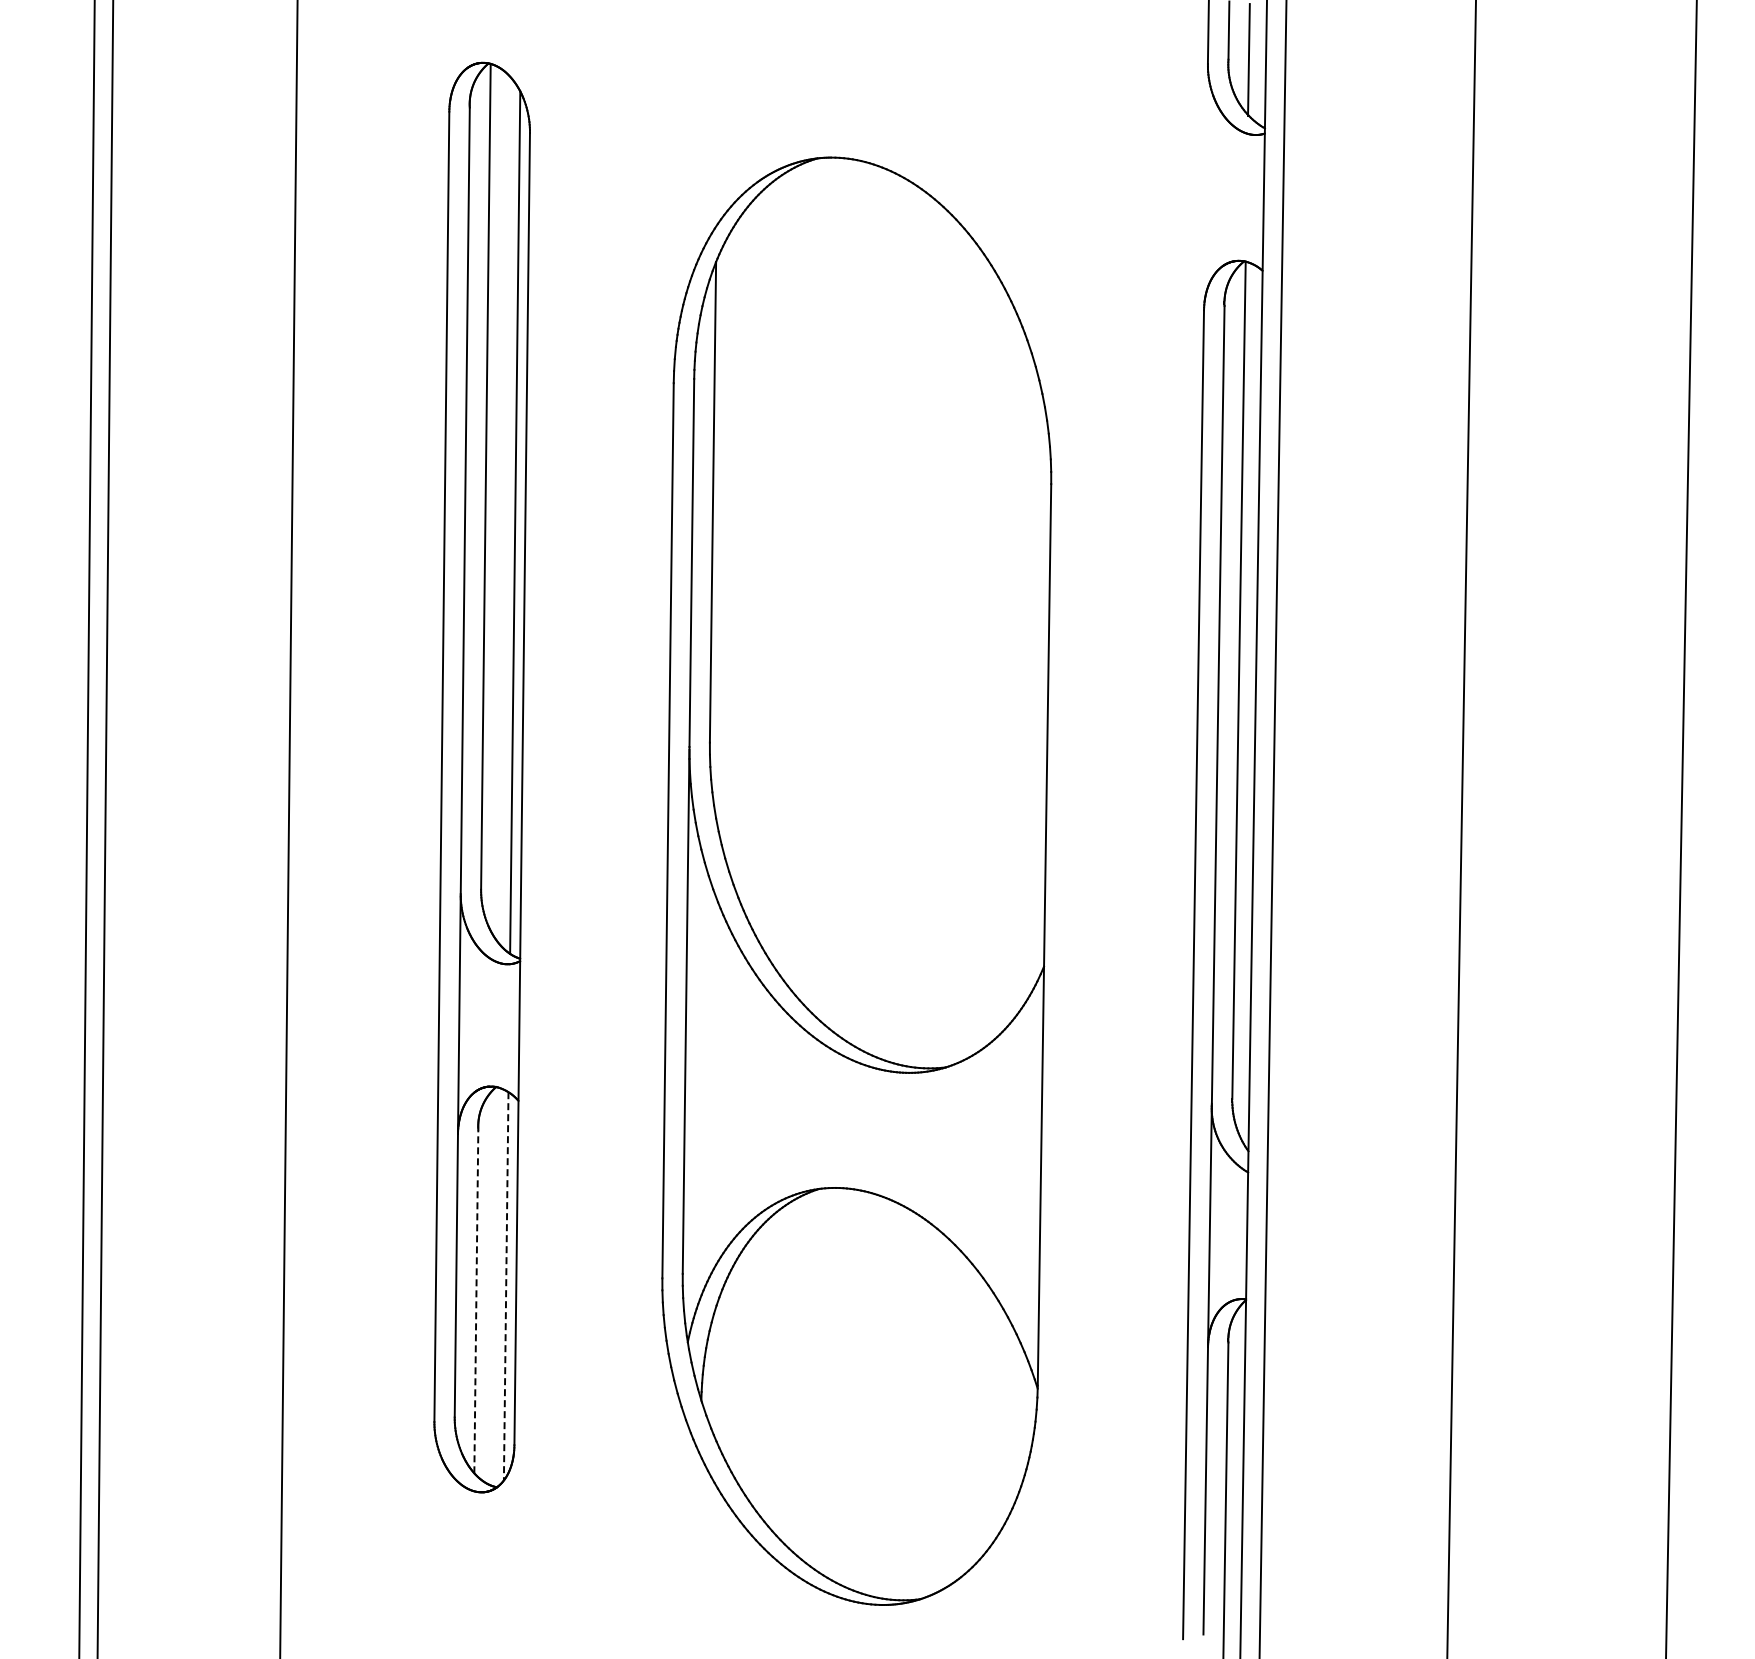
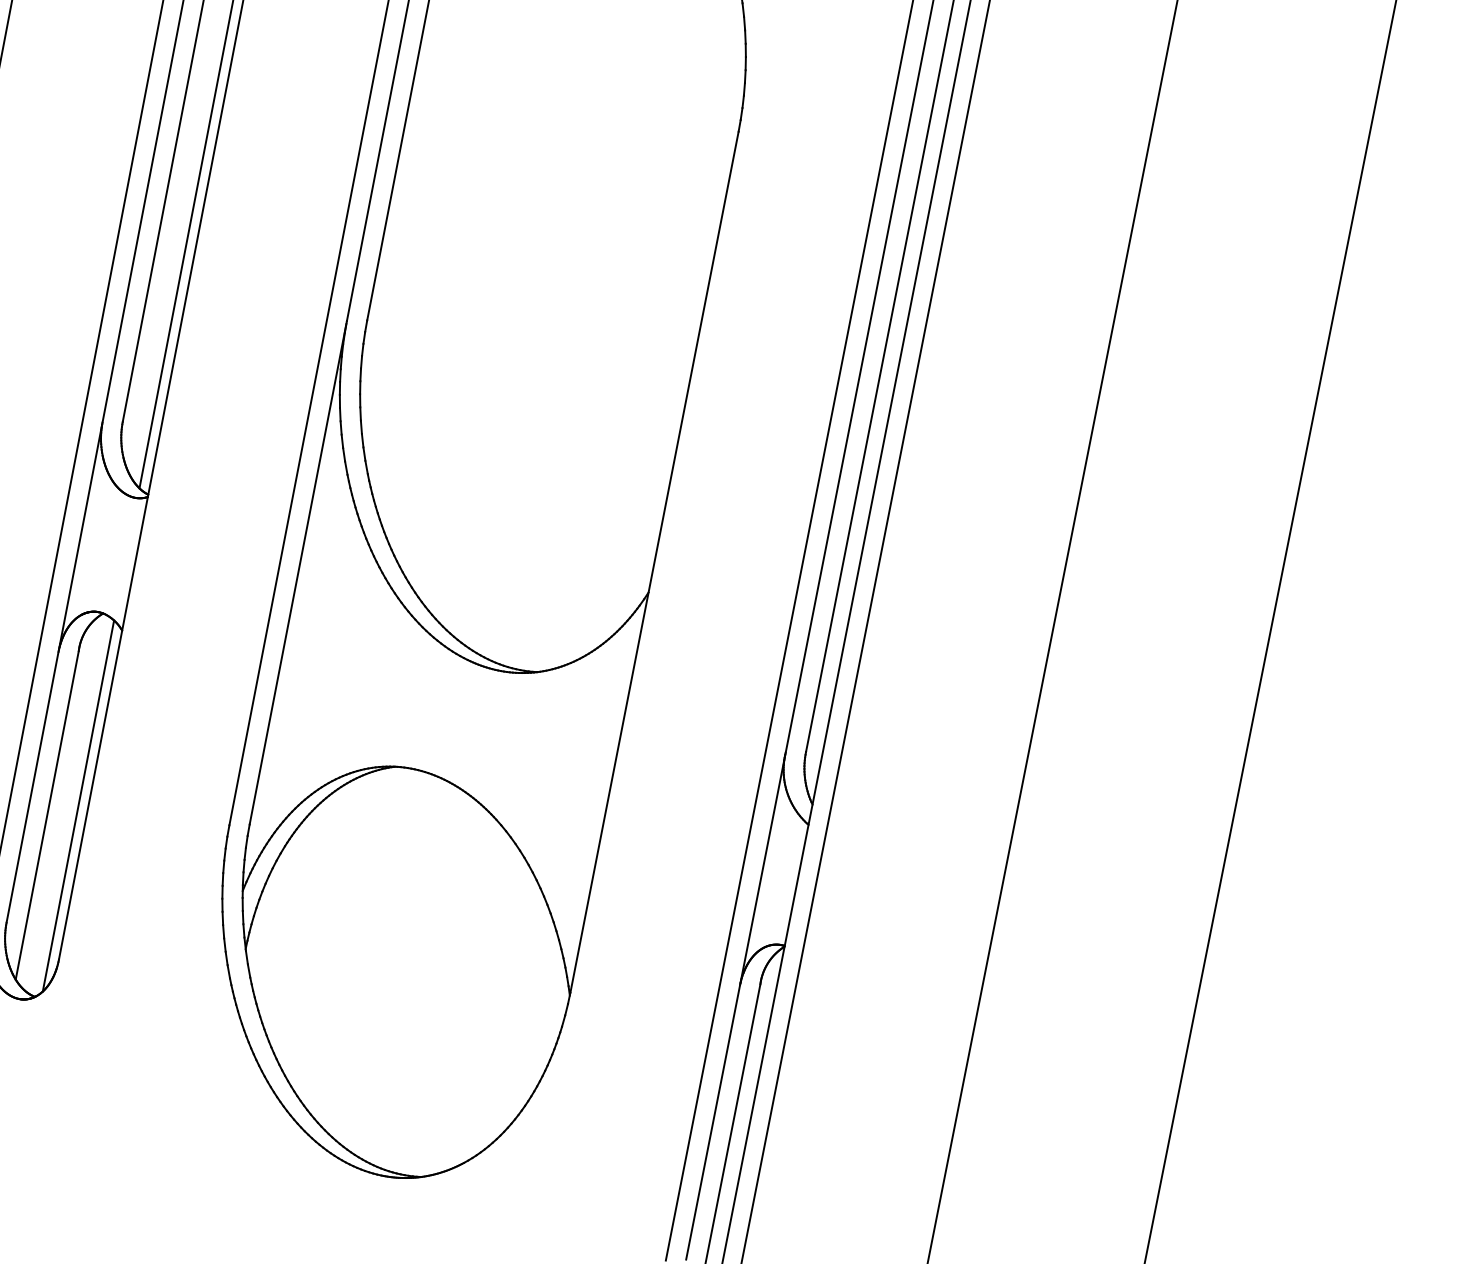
line: (506, 1286) -> (78, 806), dashed -> solid
line: (476, 1301) -> (47, 815), dashed -> solid

